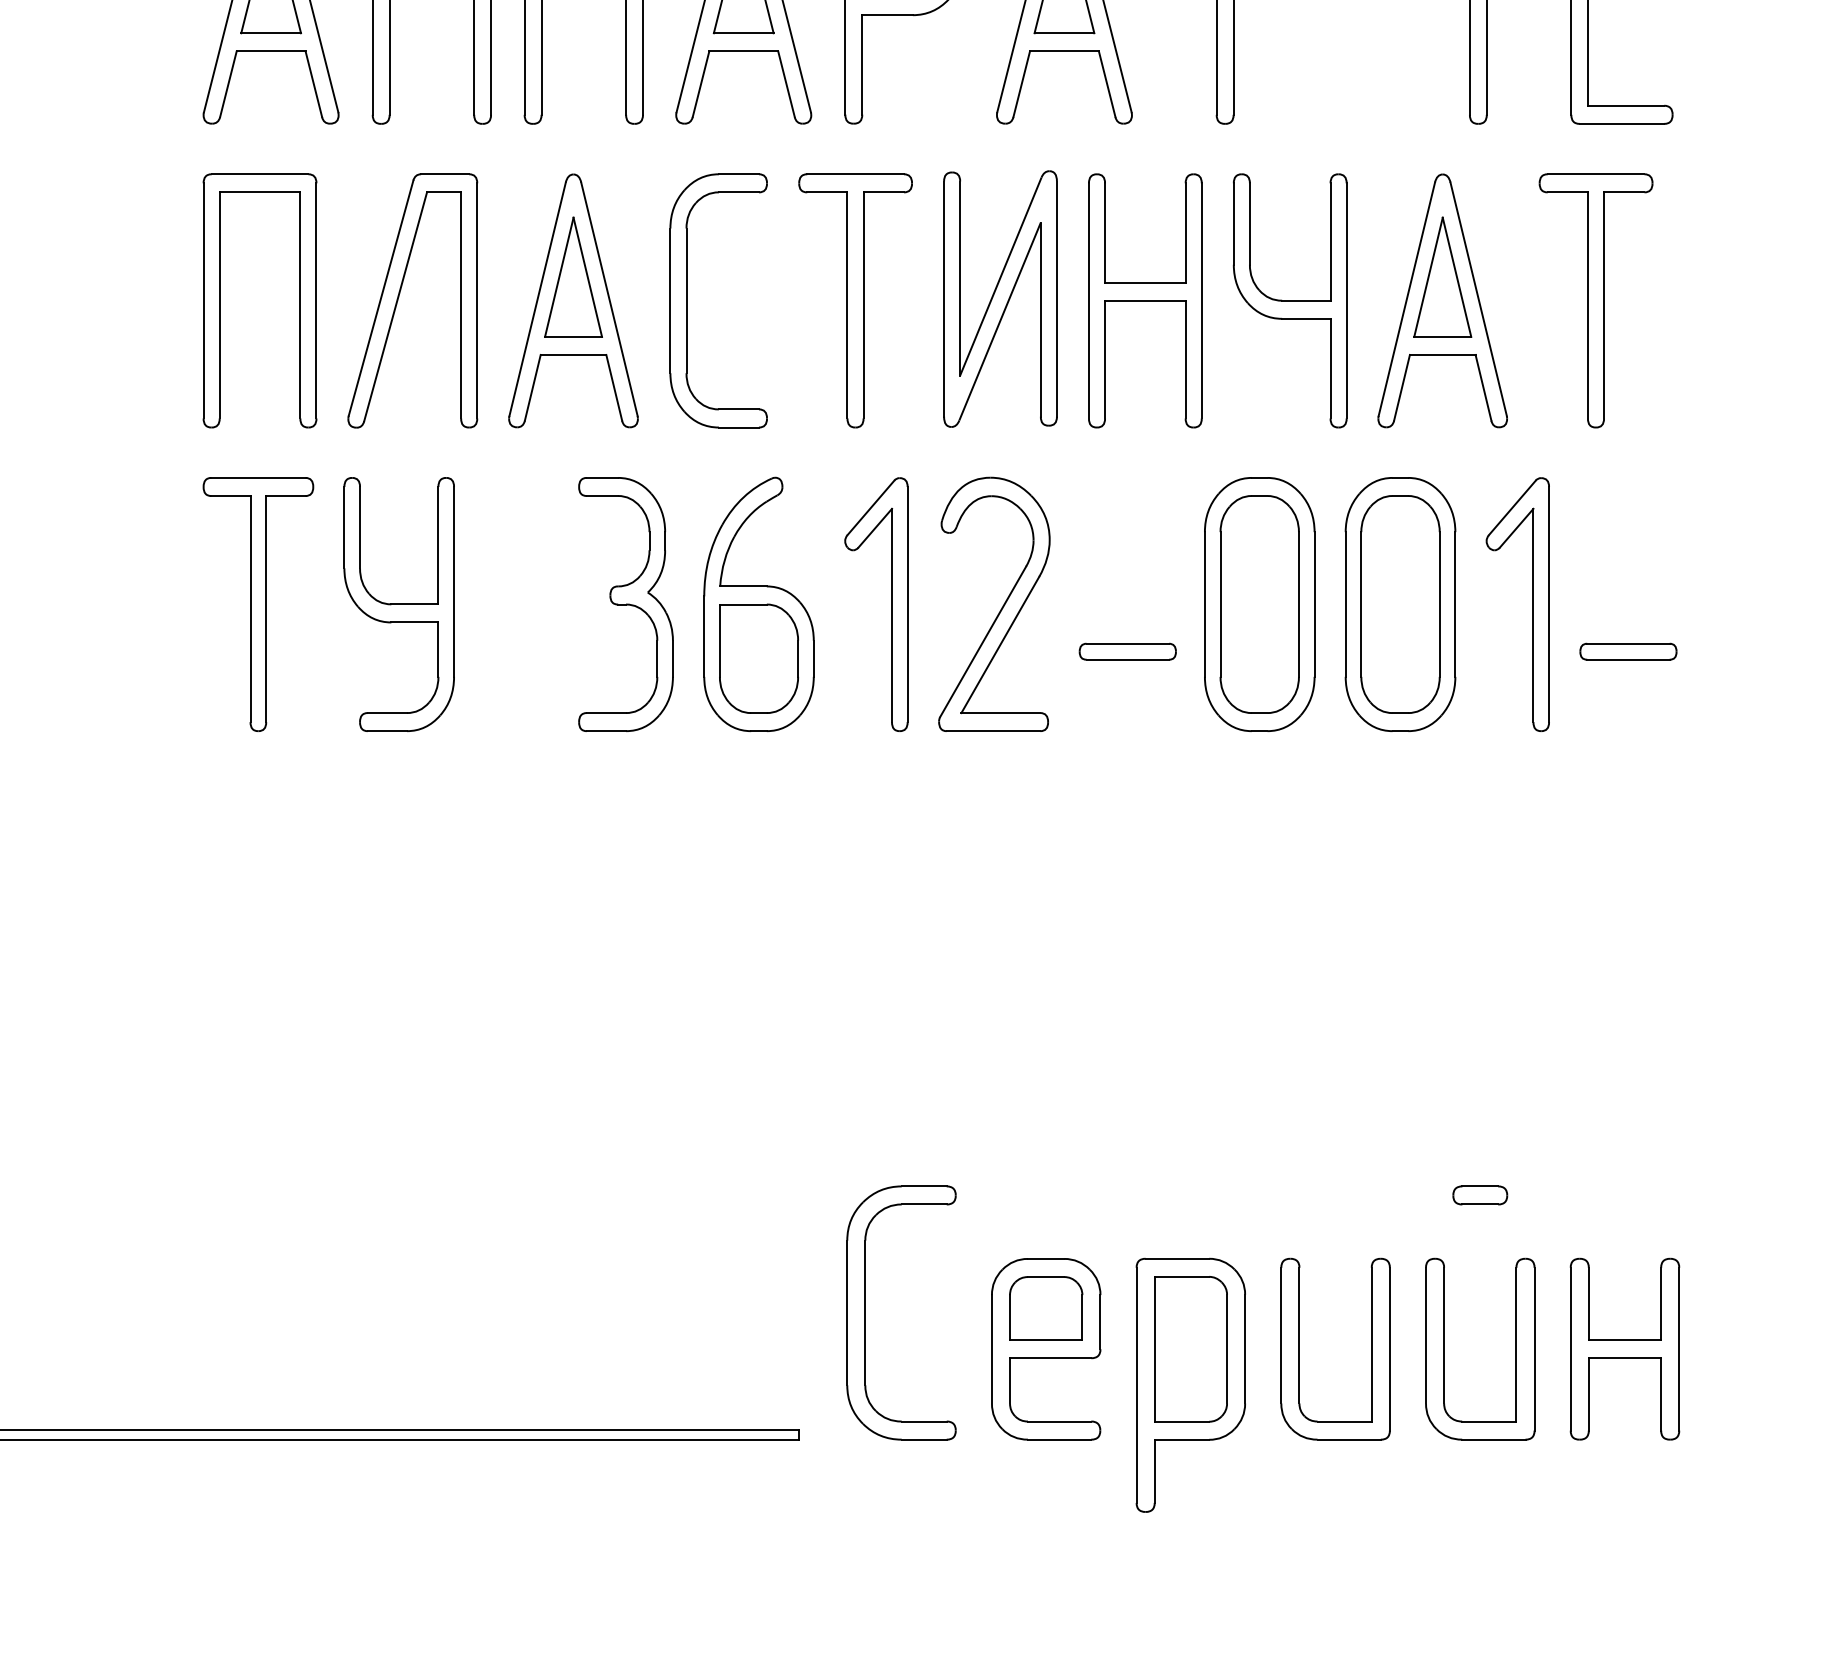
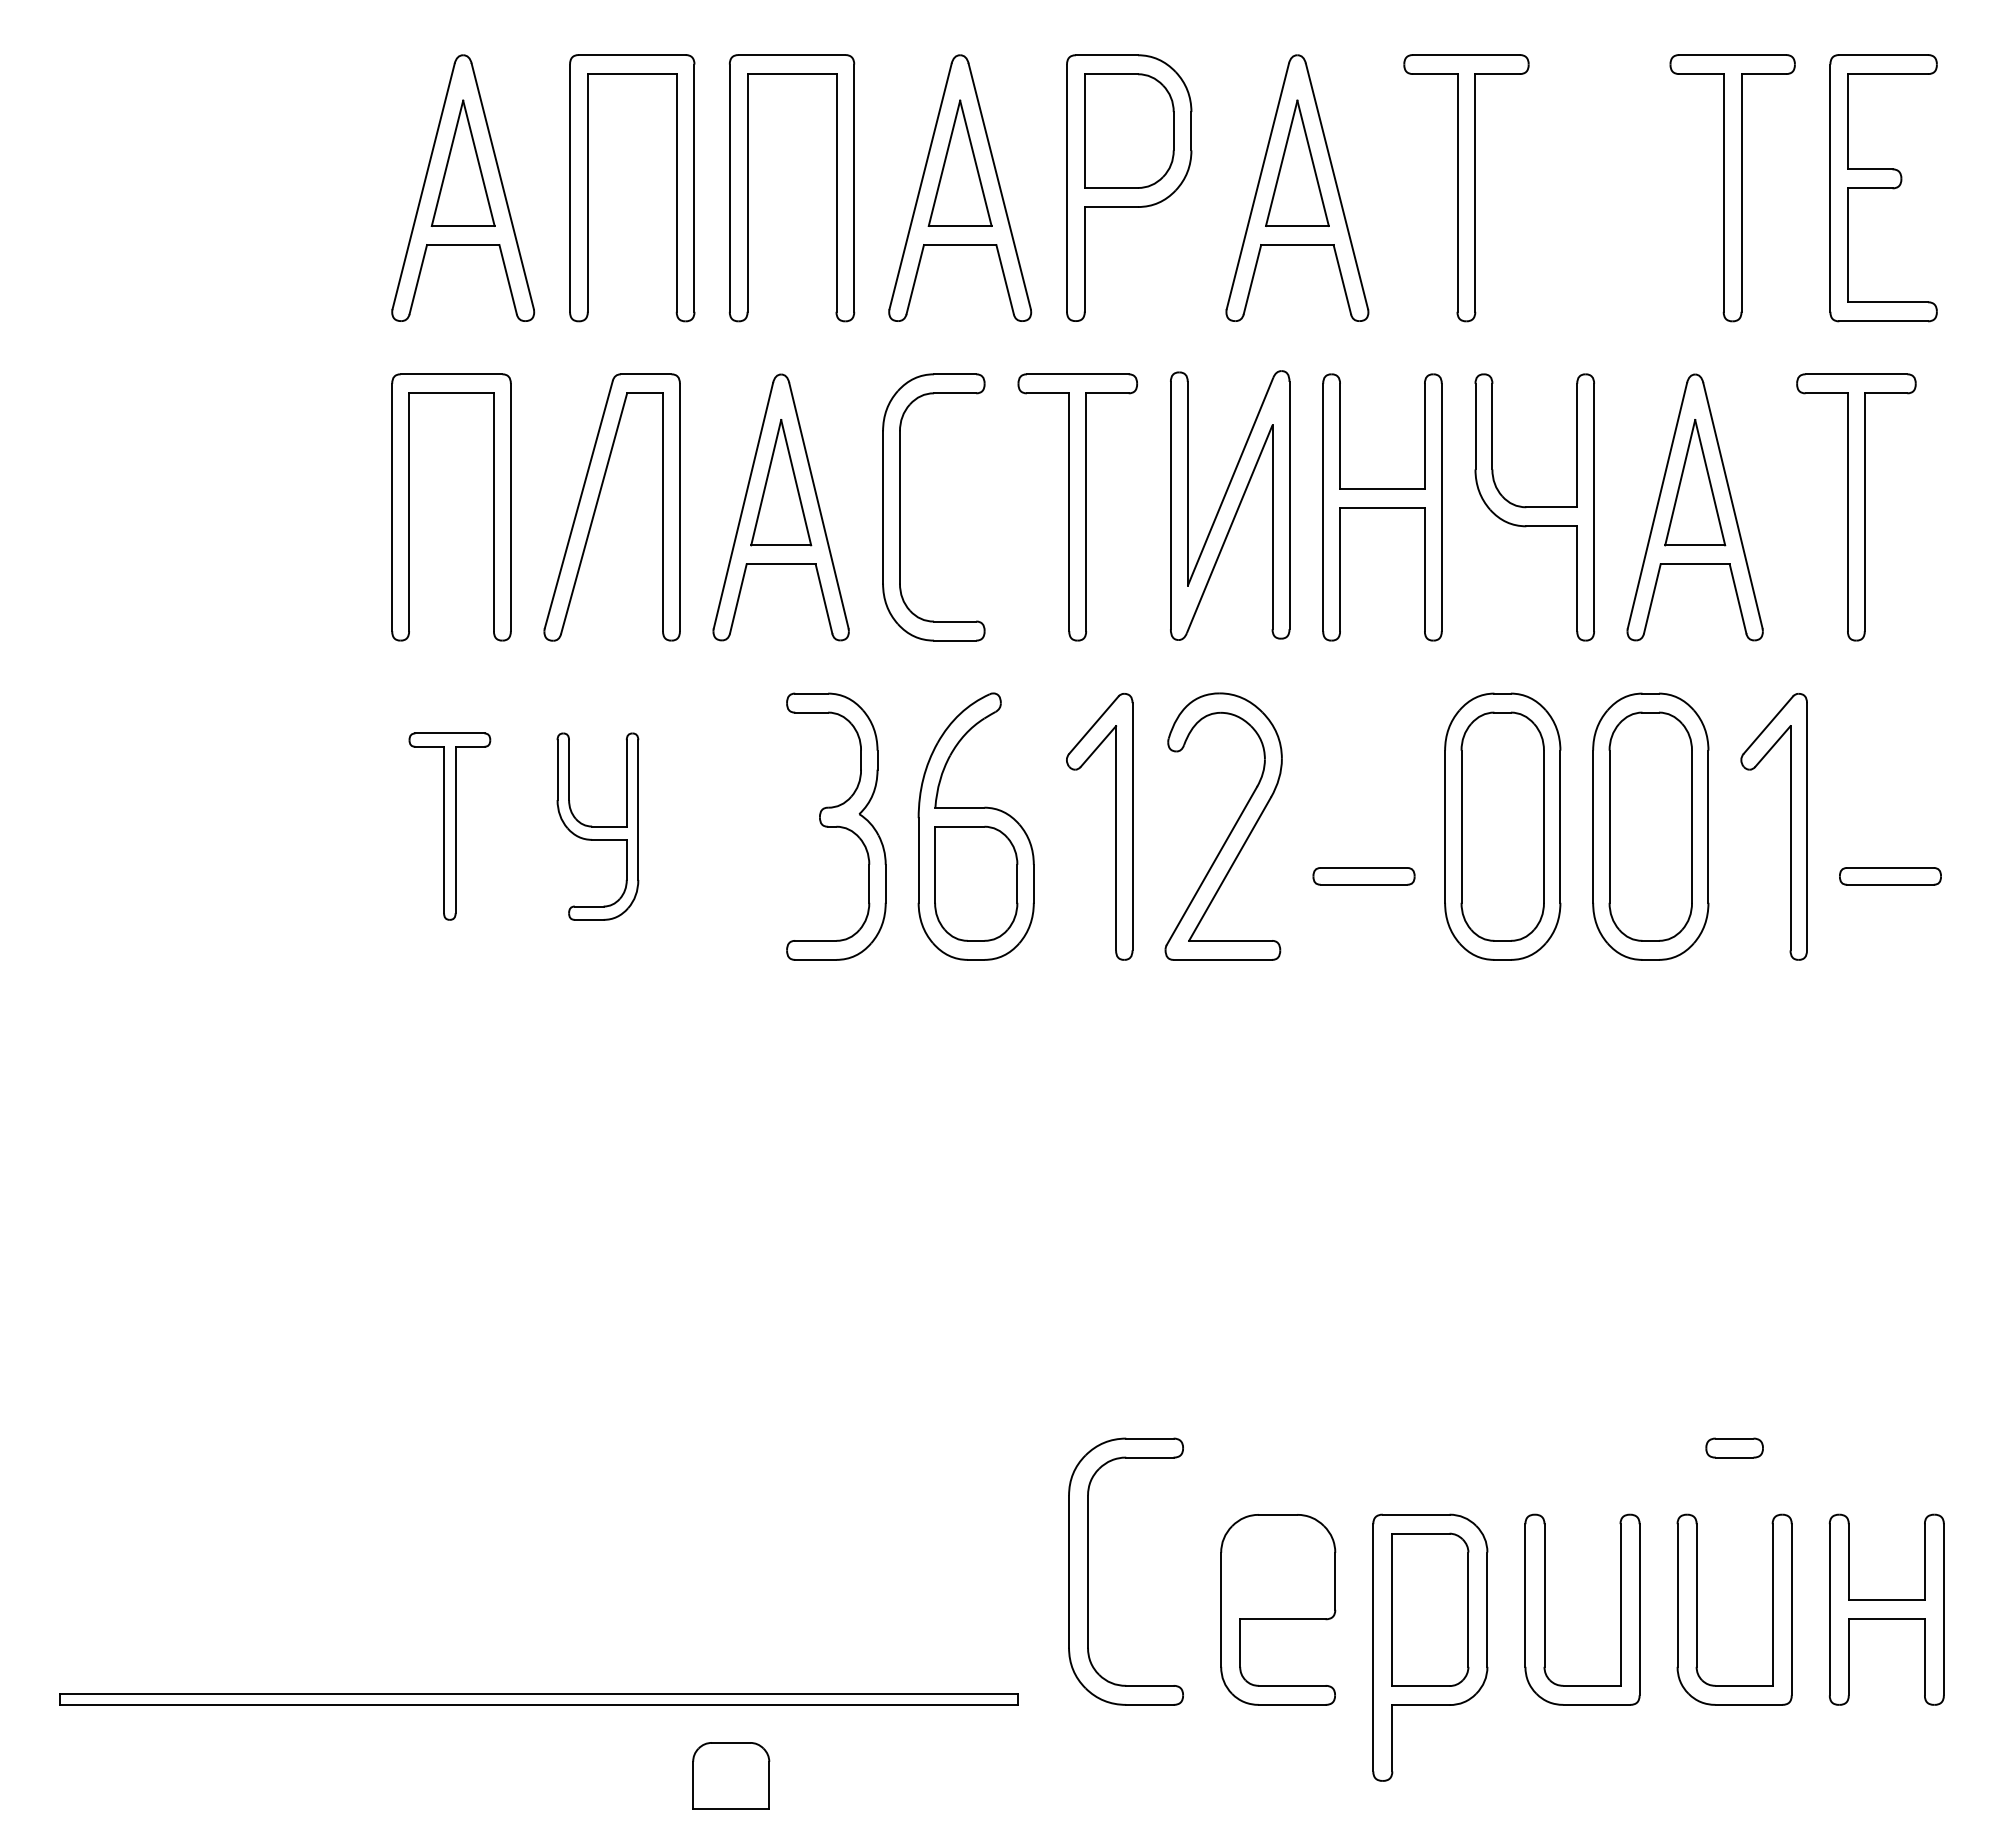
part: (258, 604) -> (449, 826), size x0.7
part: (398, 604) -> (597, 826), size x0.7
part: (1046, 1308) -> (731, 1775), moved

